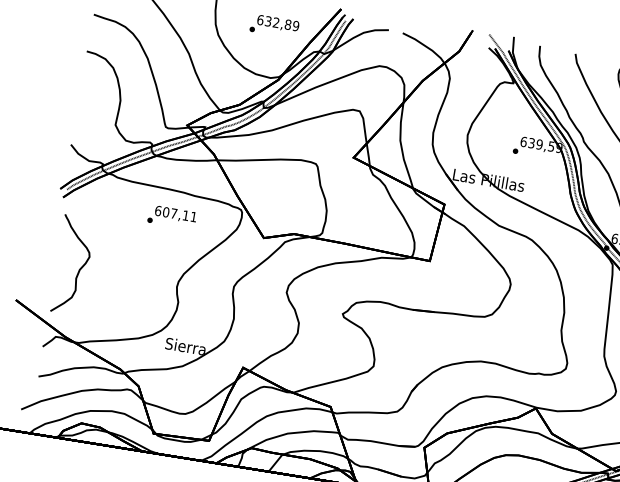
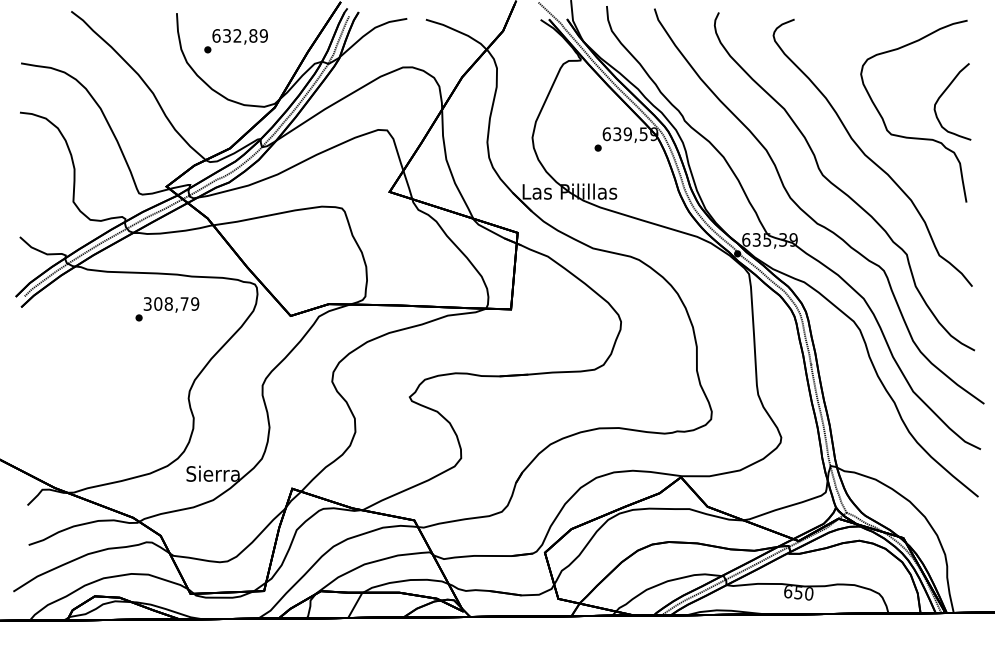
text: (274, 26) -> (235, 41), moved
text: (176, 213) -> (171, 303), 607,11 -> 308,79
part: (78, 269) -> (57, 397), removed

